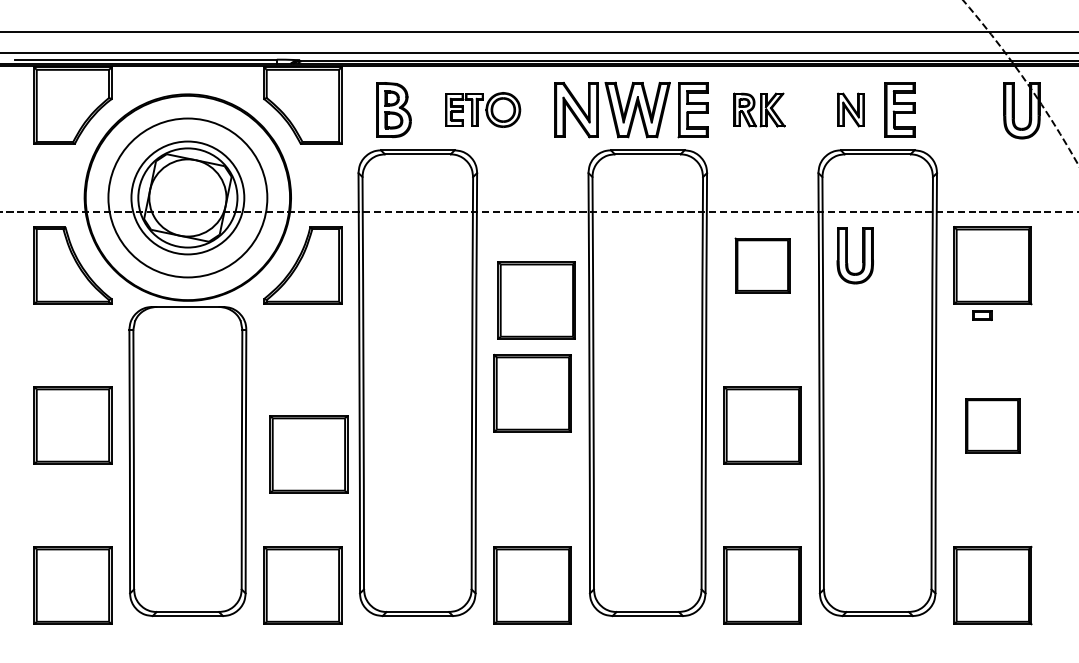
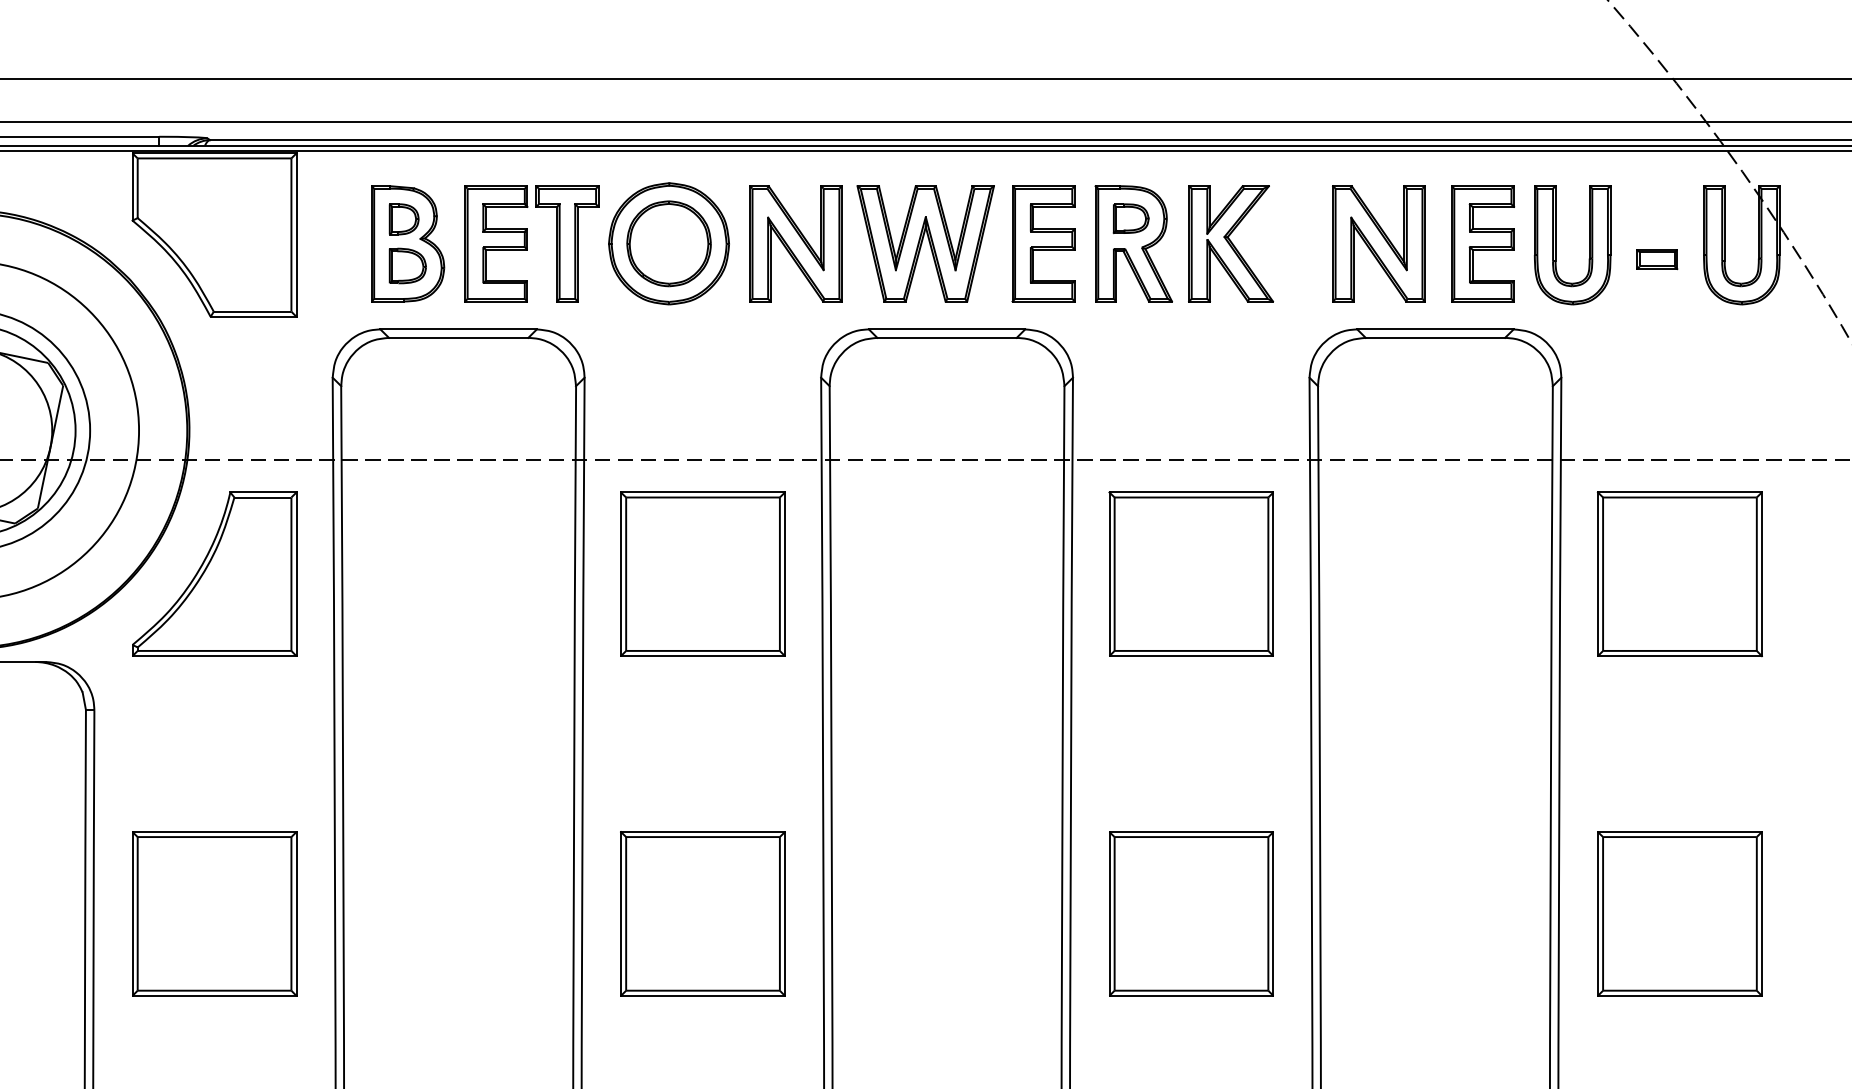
part: (482, 109) -> (596, 242), size x1.67
part: (759, 109) -> (1184, 242), size x1.67
part: (850, 109) -> (1377, 242), size x1.67
part: (847, 255) -> (1556, 244), moved
part: (762, 265) -> (1190, 573), size x1.43
part: (536, 300) -> (702, 573), moved
part: (982, 315) -> (1658, 259), moved
part: (532, 392) -> (702, 911), moved
part: (992, 425) -> (1679, 913), size x1.43
part: (308, 454) -> (213, 913), moved

